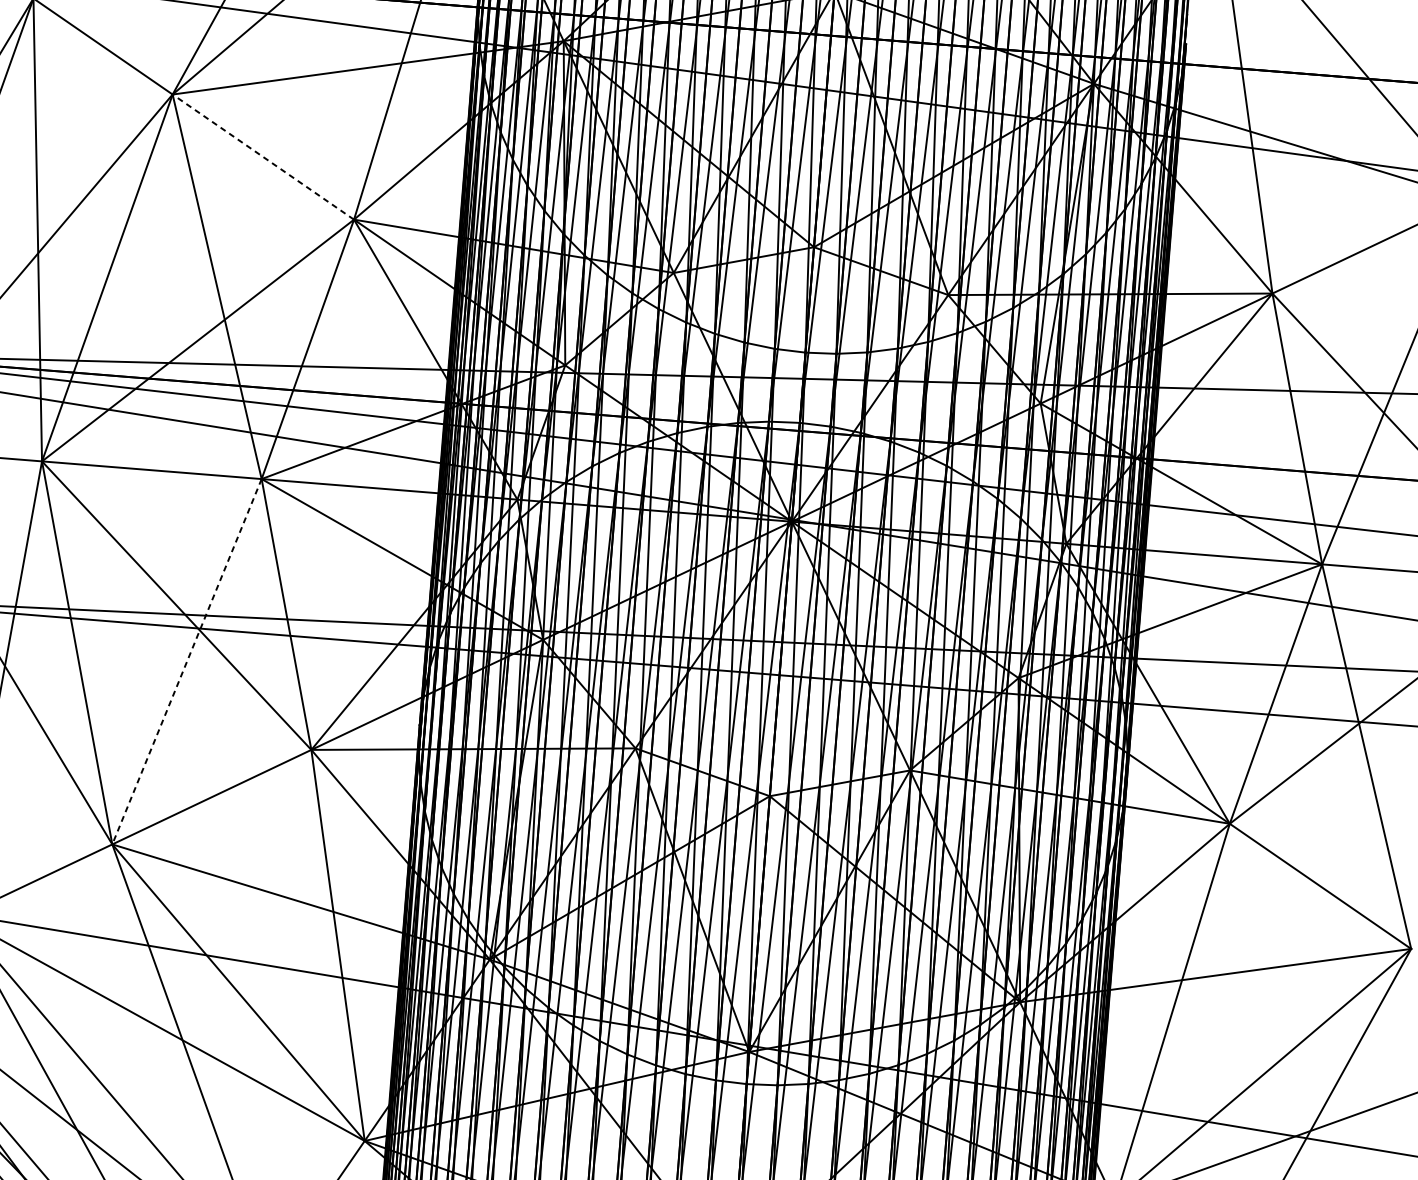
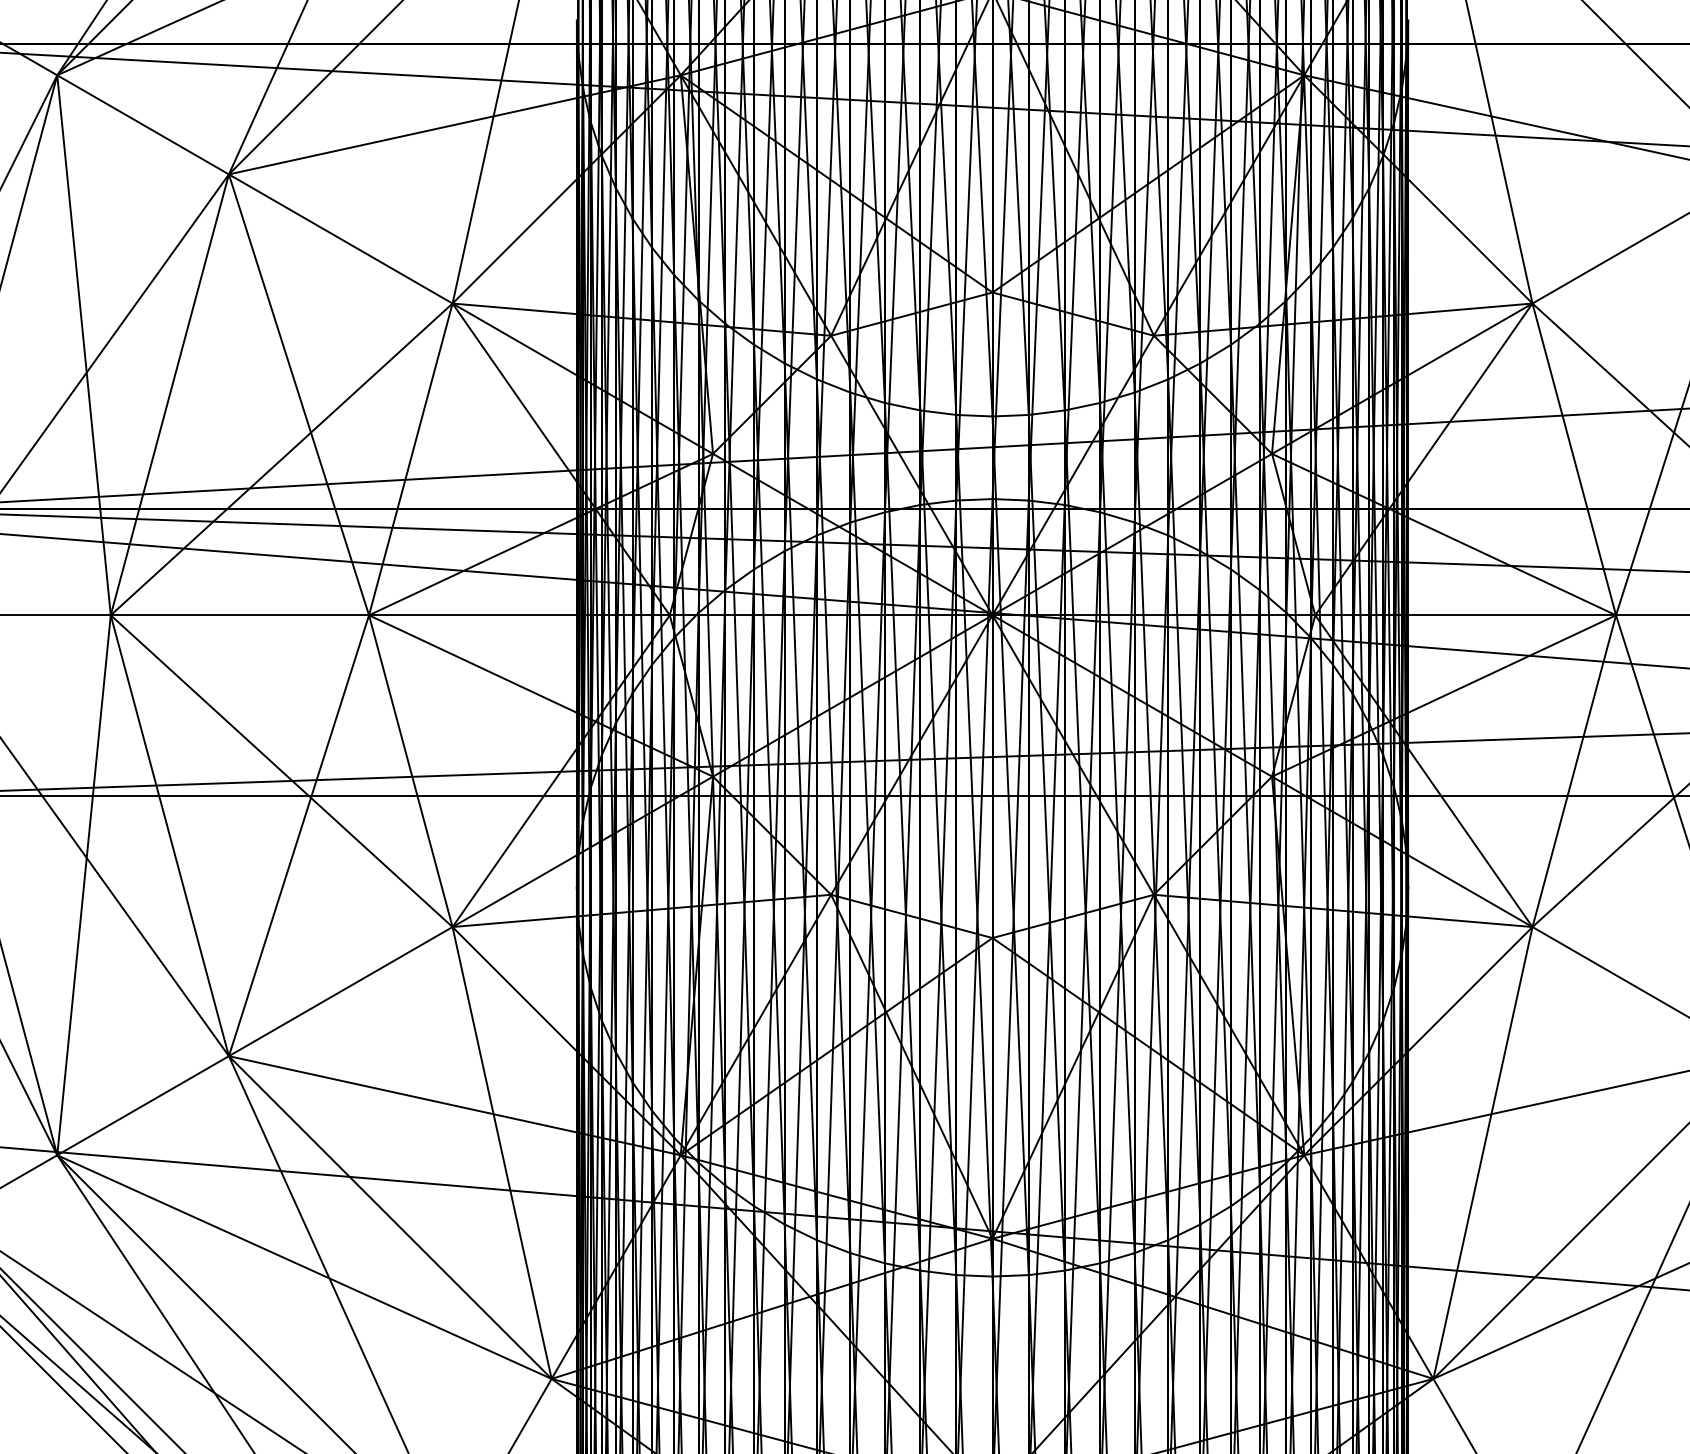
line: (263, 156) -> (340, 238), dashed -> solid
line: (186, 662) -> (298, 836), dashed -> solid

